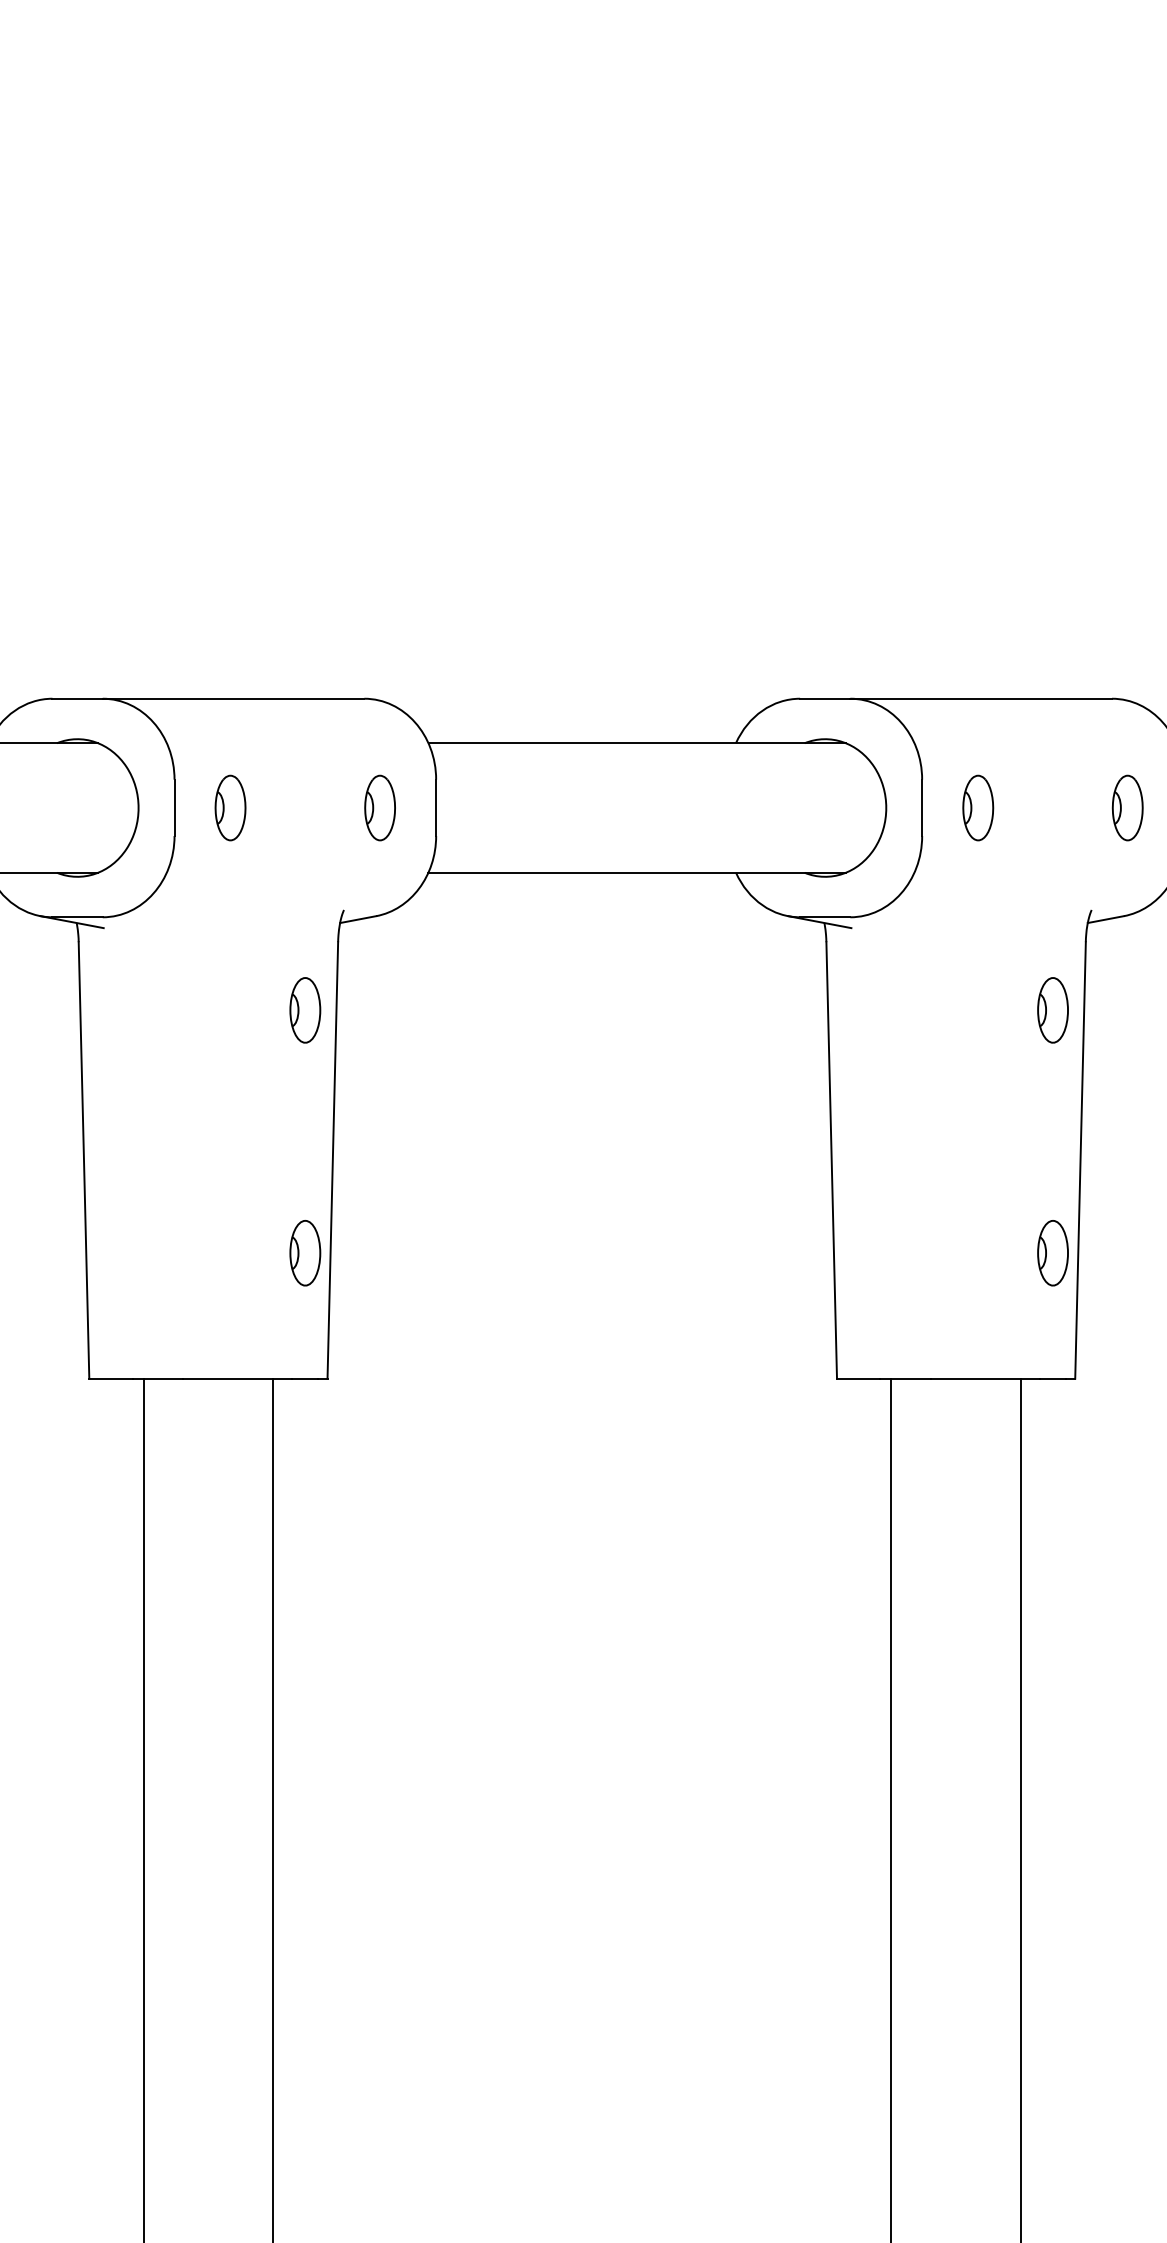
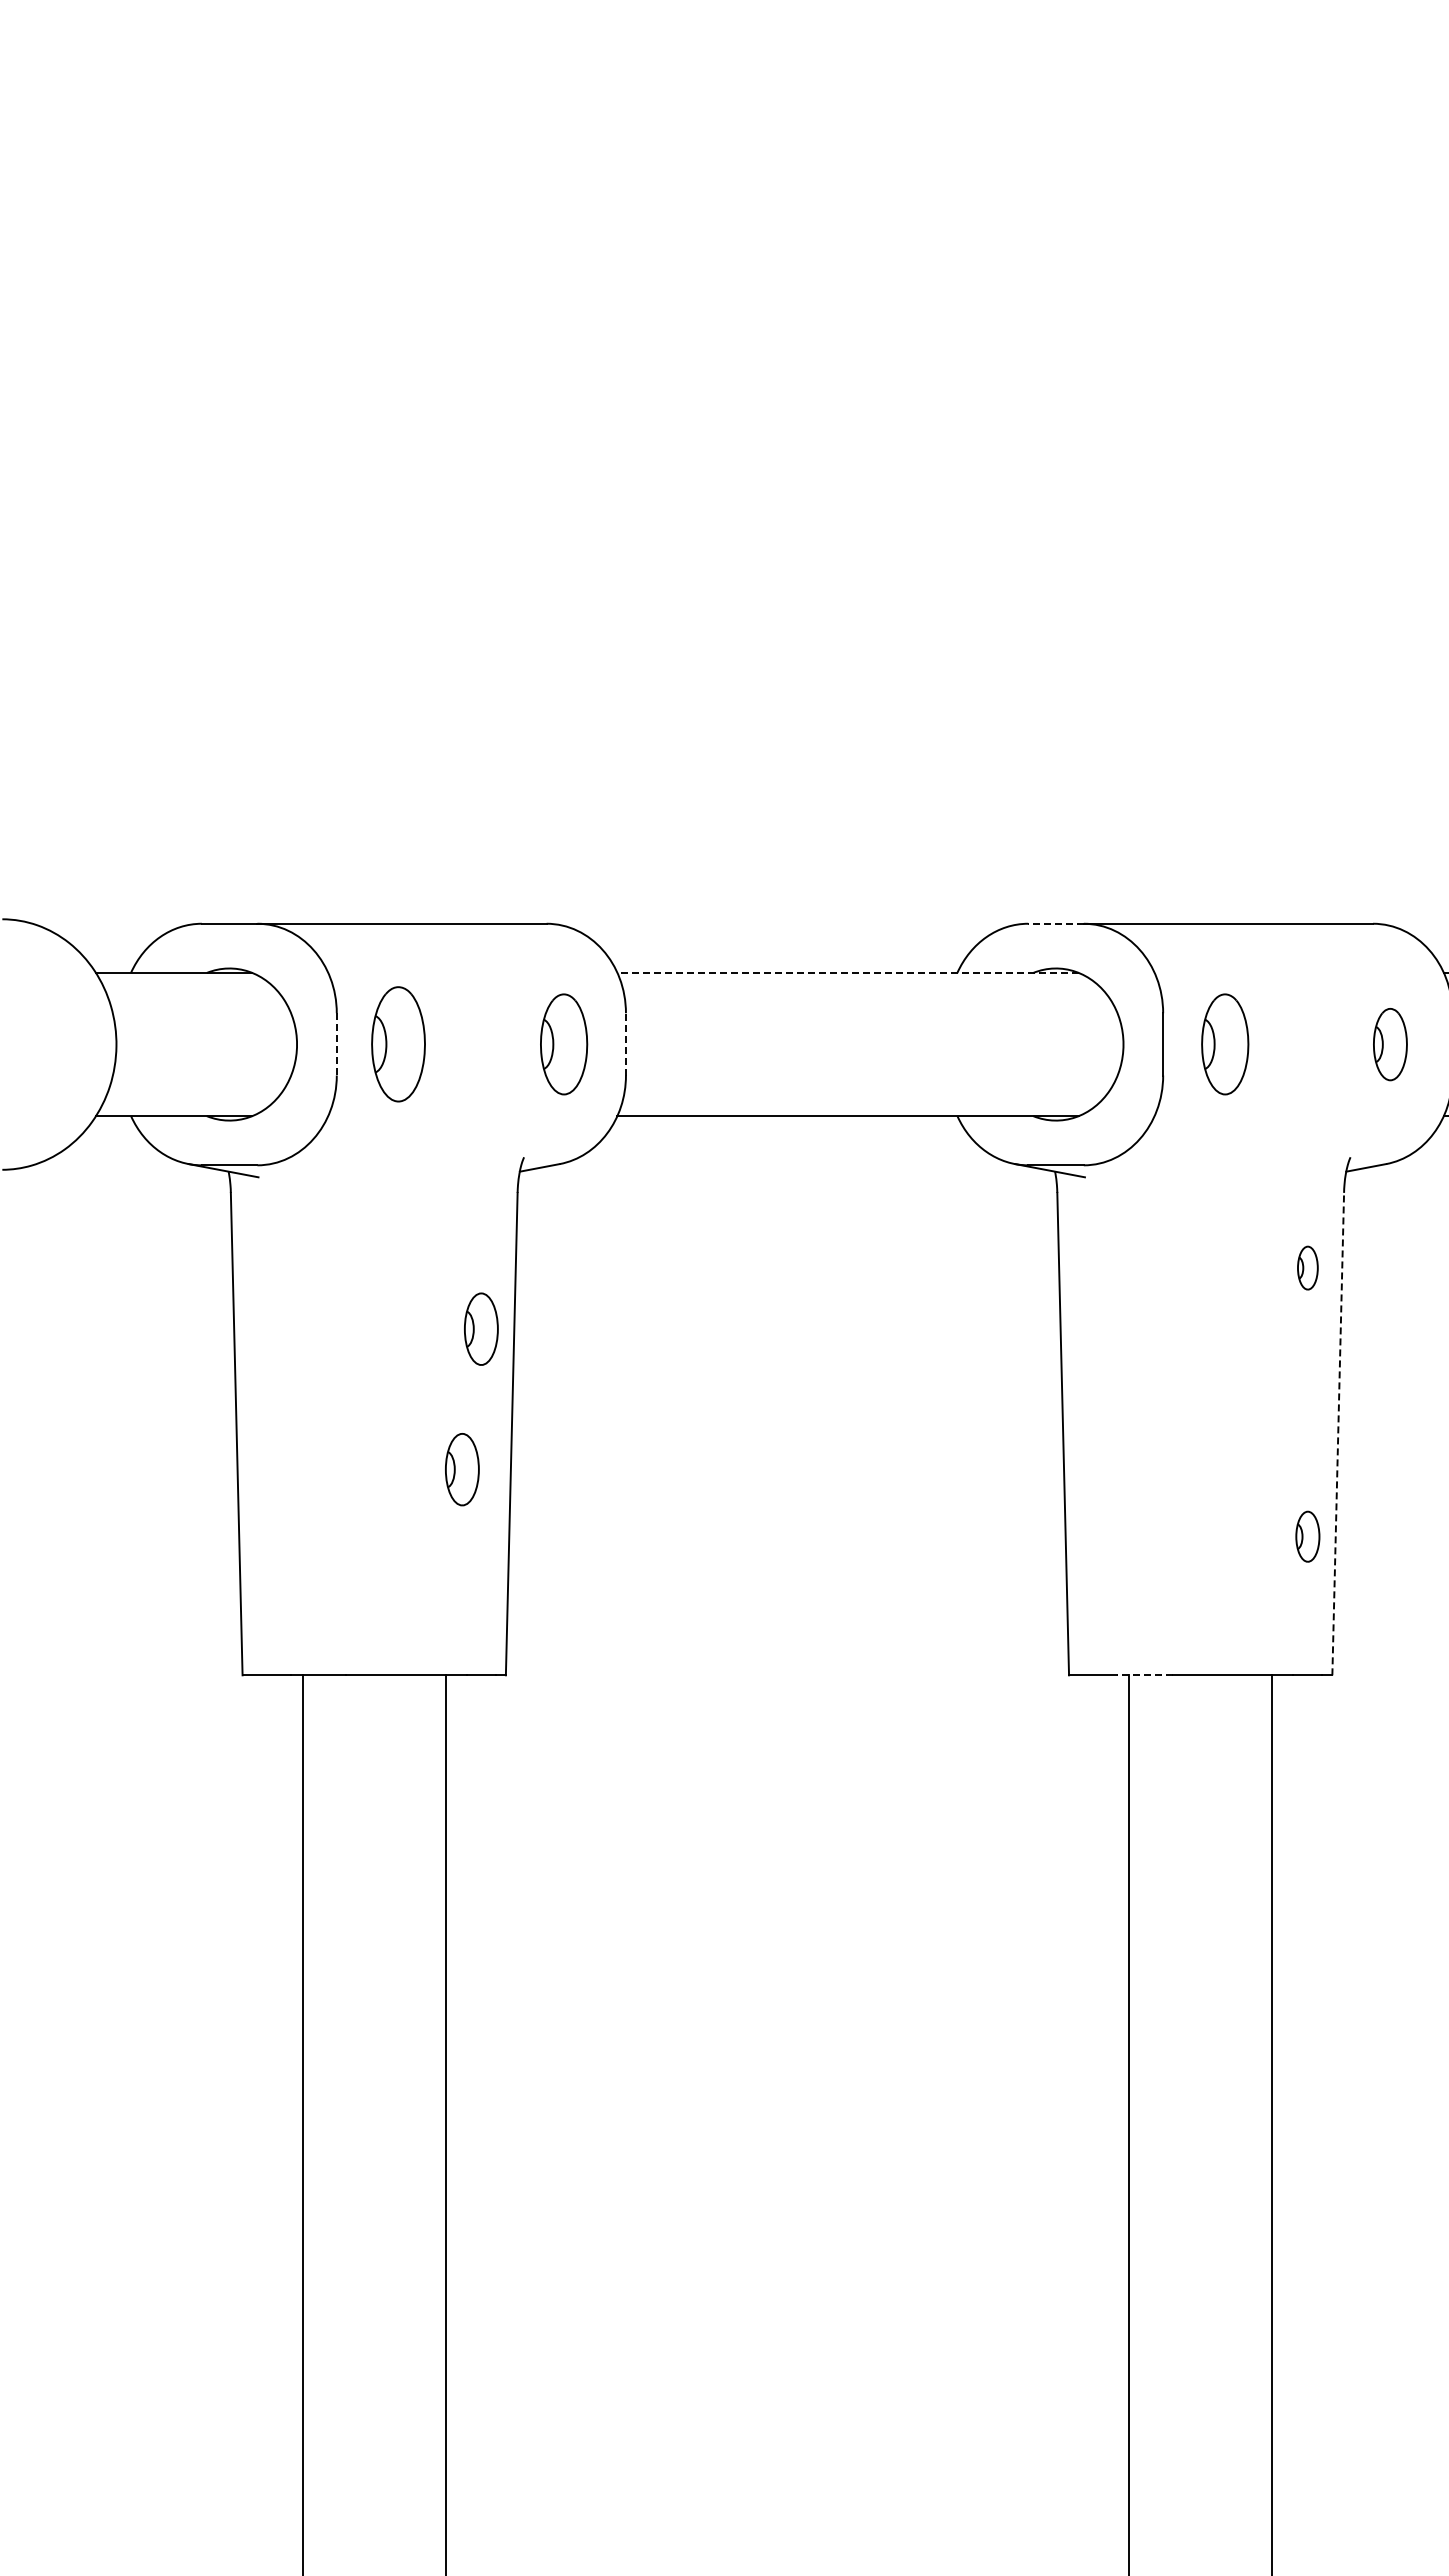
line: (825, 698) -> (1056, 923), solid -> dashed
line: (637, 742) -> (848, 972), solid -> dashed
line: (174, 807) -> (336, 1044), solid -> dashed
part: (230, 807) -> (398, 1044), size x1.6
part: (379, 807) -> (563, 1044), size x1.4
line: (435, 807) -> (625, 1043), solid -> dashed
part: (977, 807) -> (1224, 1044), size x1.4
part: (305, 1009) -> (481, 1328), moved
part: (1052, 1009) -> (1307, 1267), size x0.6
line: (1080, 1159) -> (1338, 1433), solid -> dashed
part: (305, 1253) -> (462, 1469), moved
part: (1052, 1253) -> (1307, 1536), size x0.7
line: (905, 1378) -> (1144, 1675), solid -> dashed

